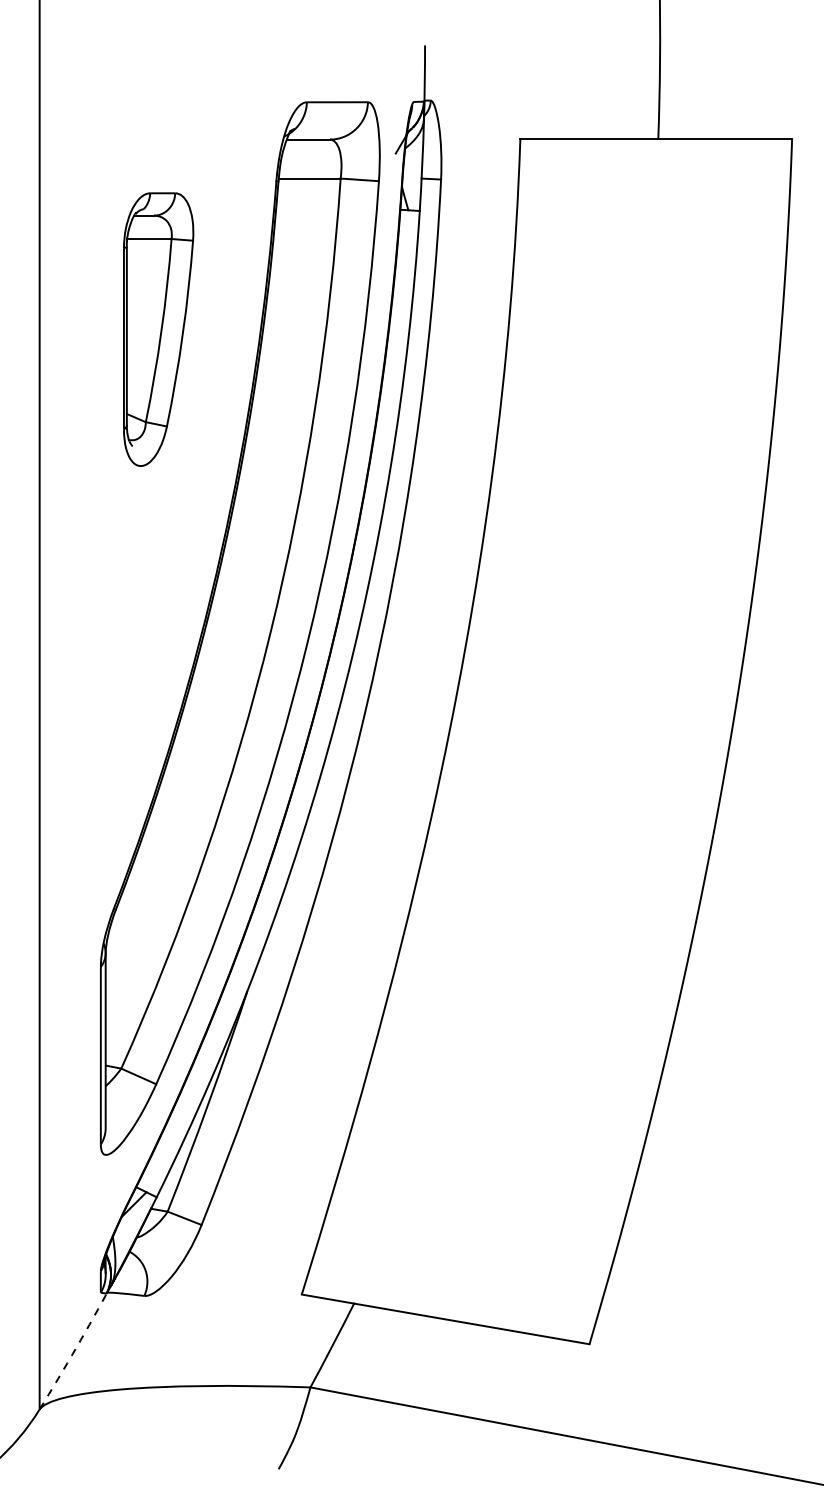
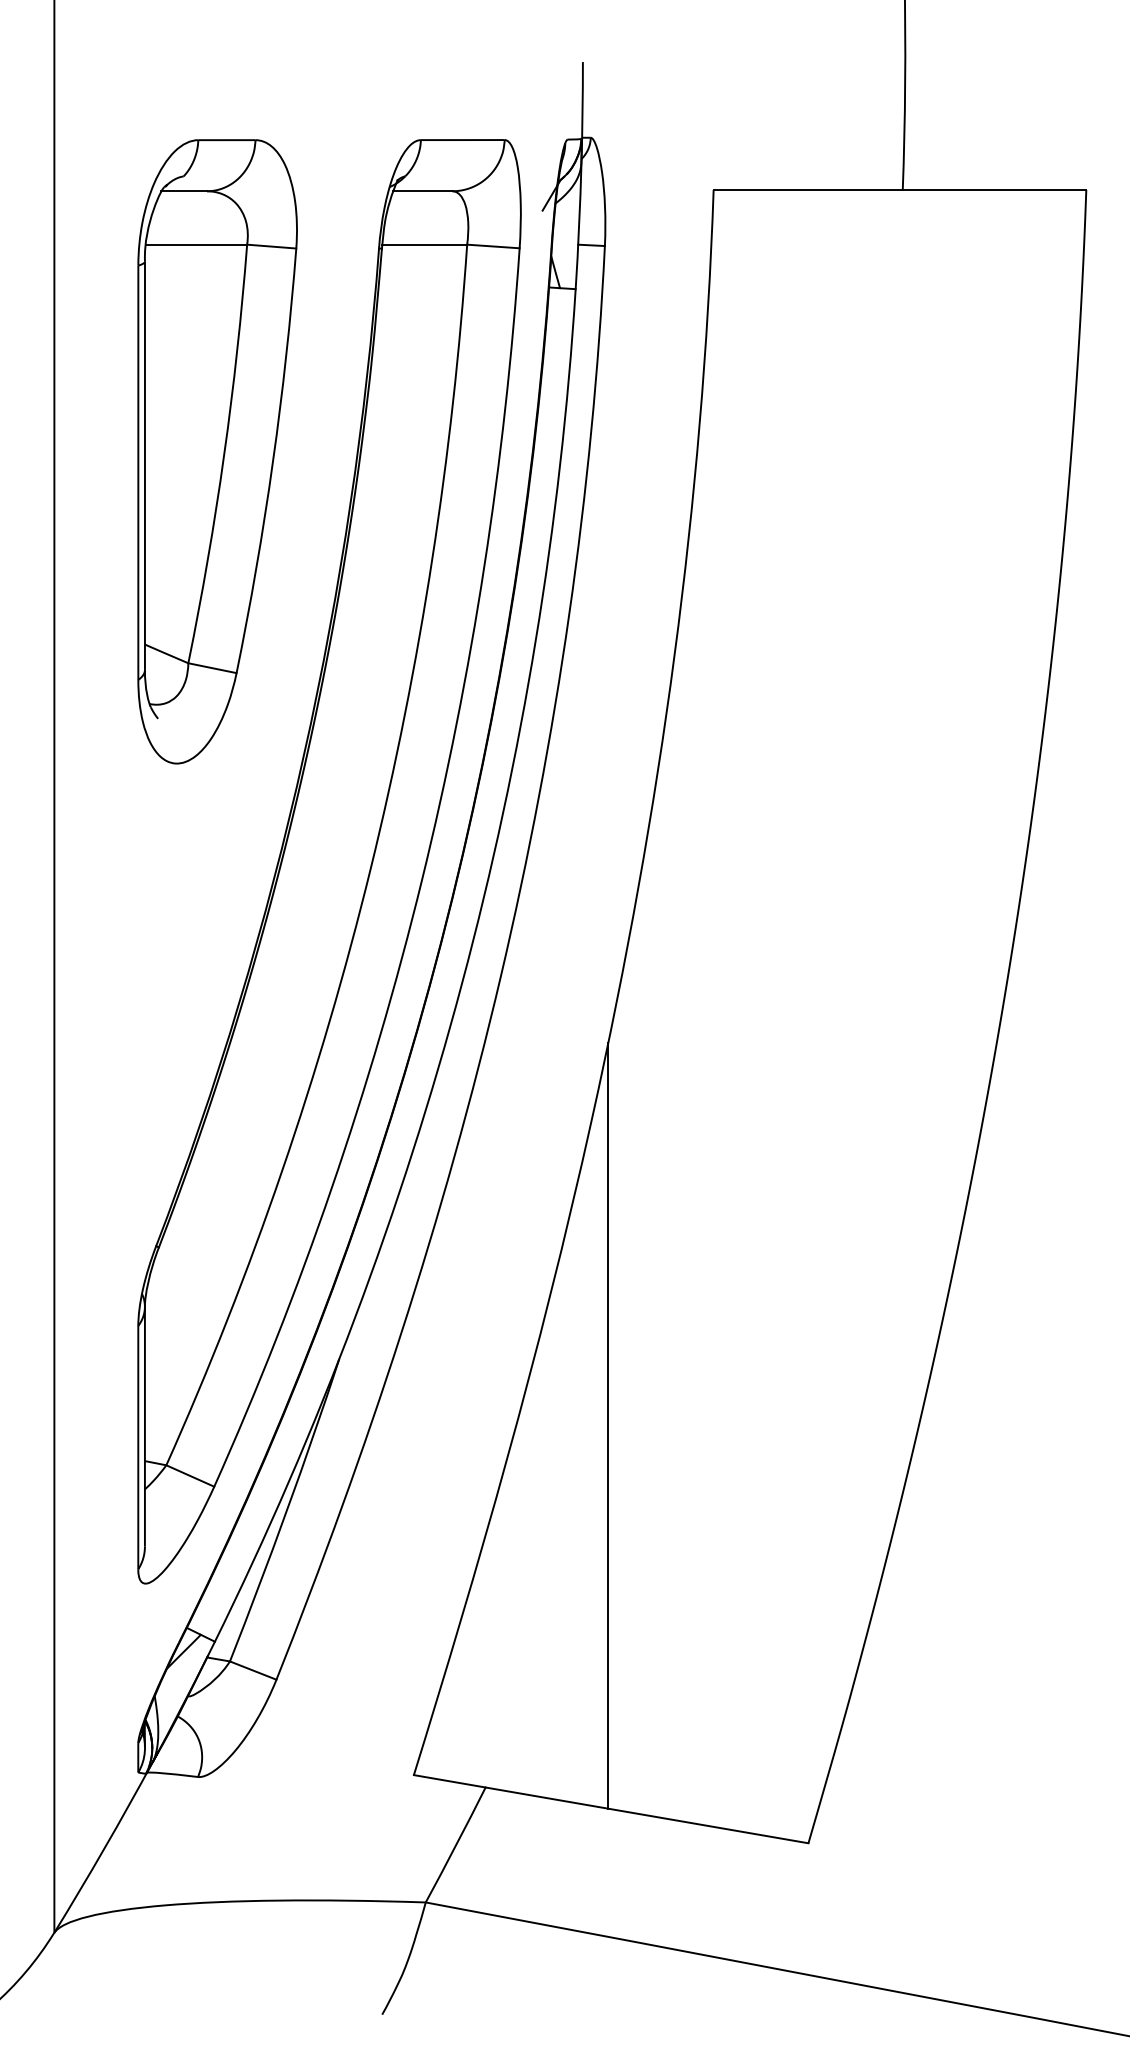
part: (158, 329) -> (217, 451), size x1.67
line: (443, 1039) -> (608, 1425), added
arc: (76, 1348) -> (104, 1848), dashed -> solid

